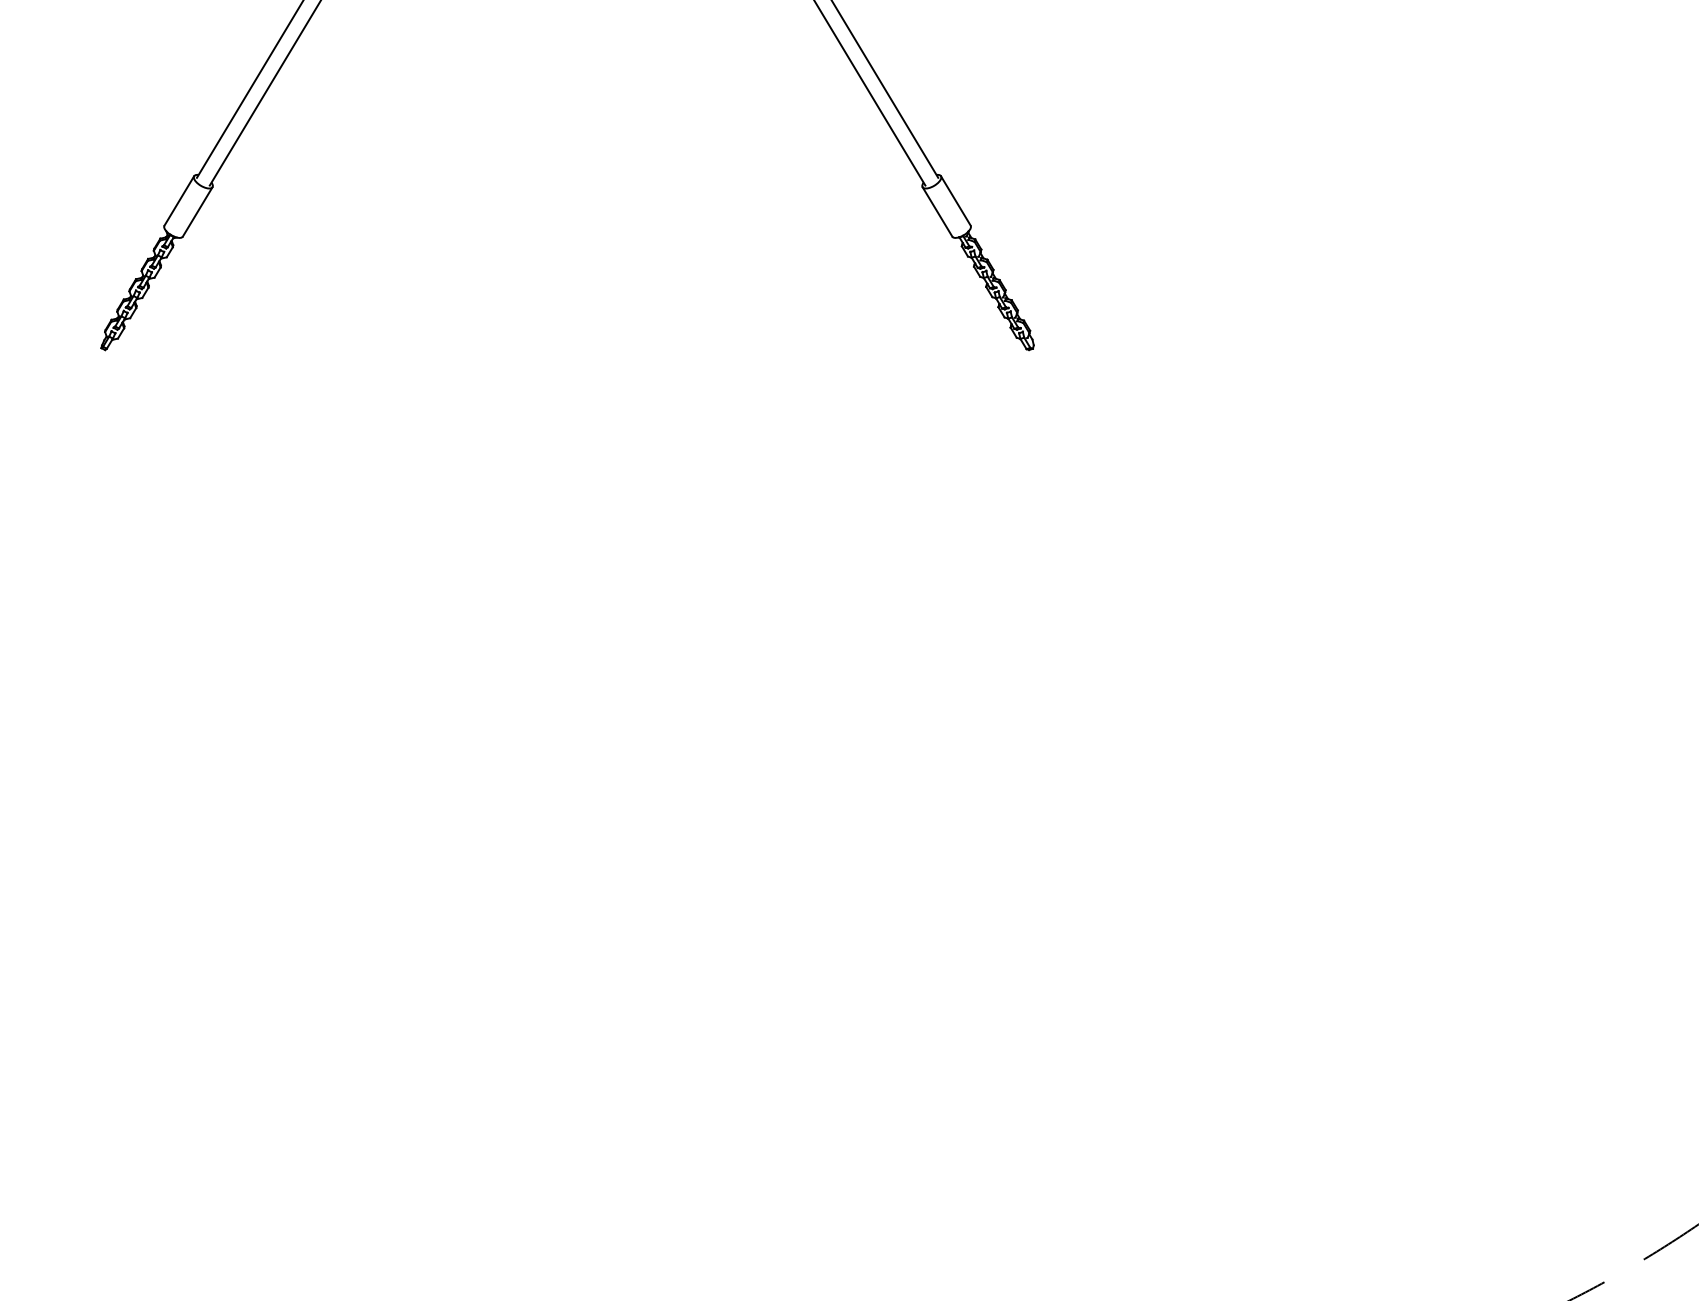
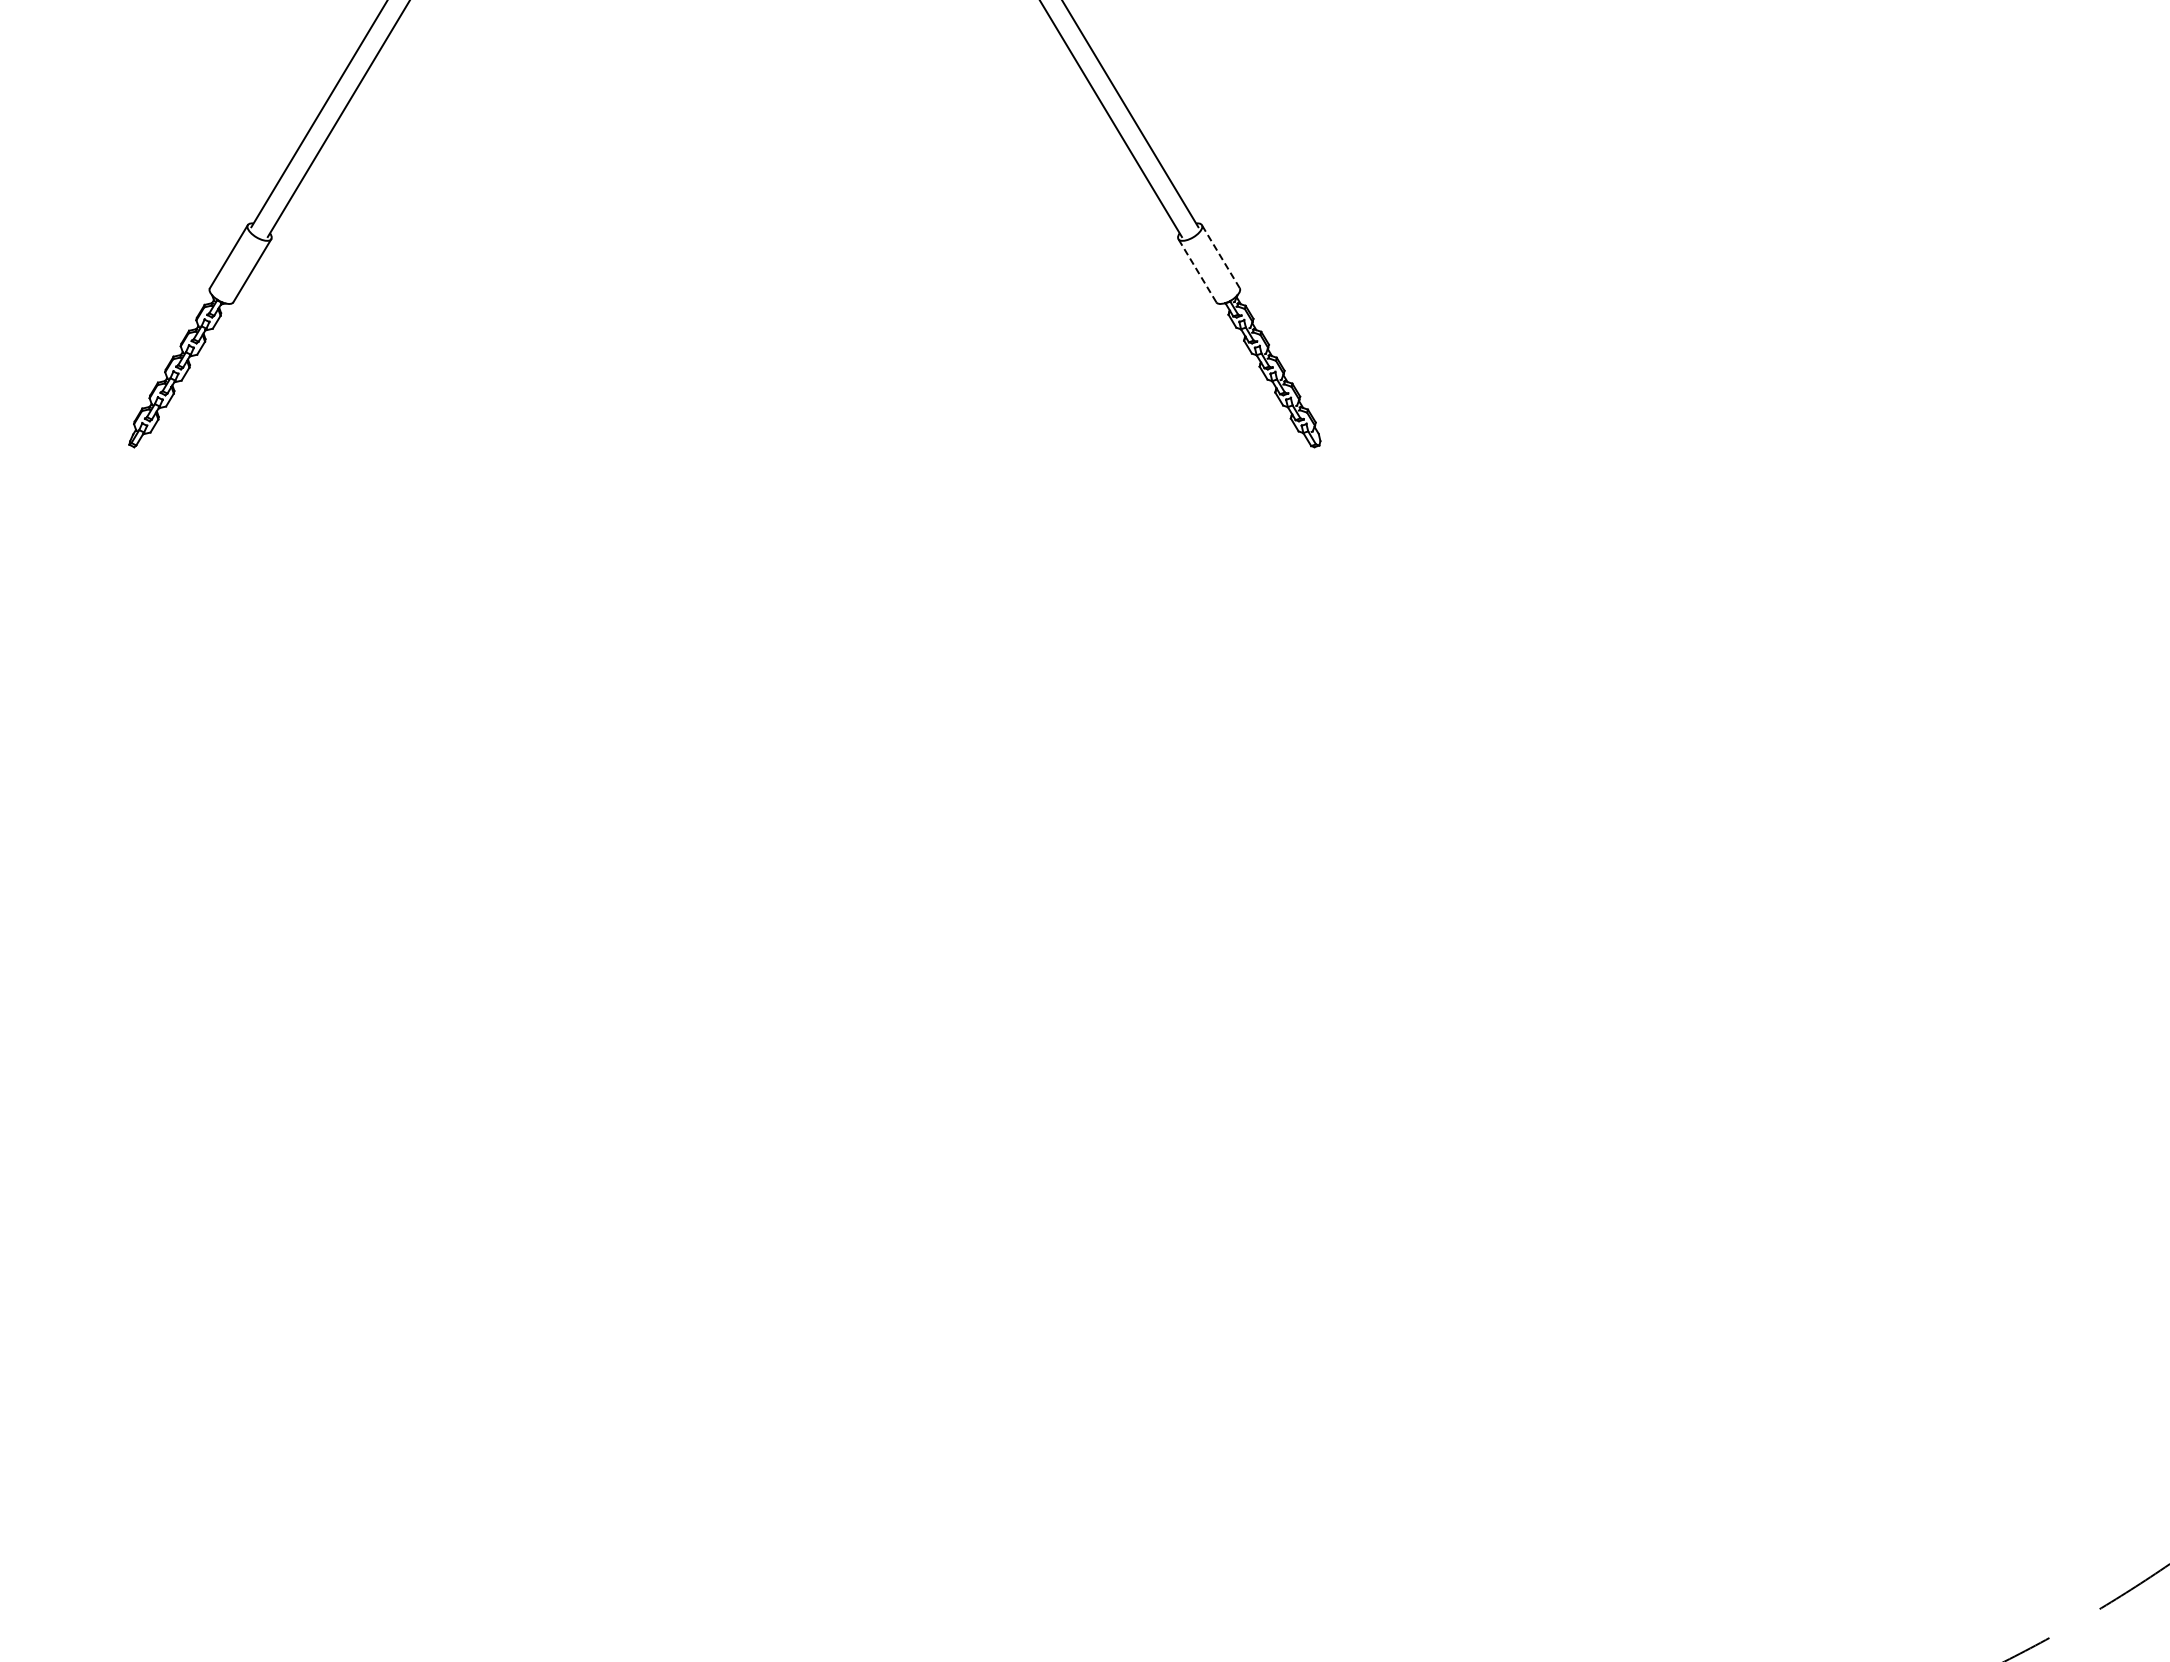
line: (955, 200) -> (1220, 256), solid -> dashed
line: (937, 211) -> (1197, 270), solid -> dashed

